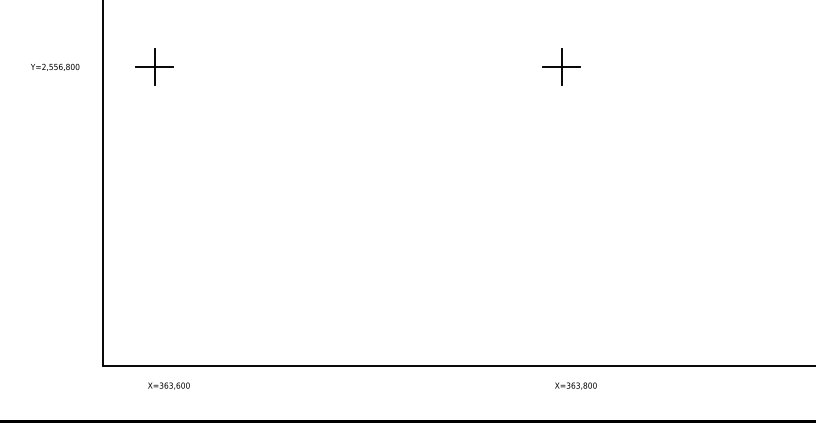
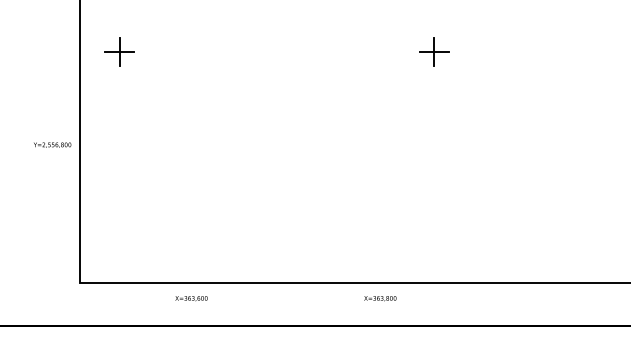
text: (55, 66) -> (52, 144), moved
text: (168, 385) -> (191, 298), moved
text: (576, 385) -> (380, 298), moved

